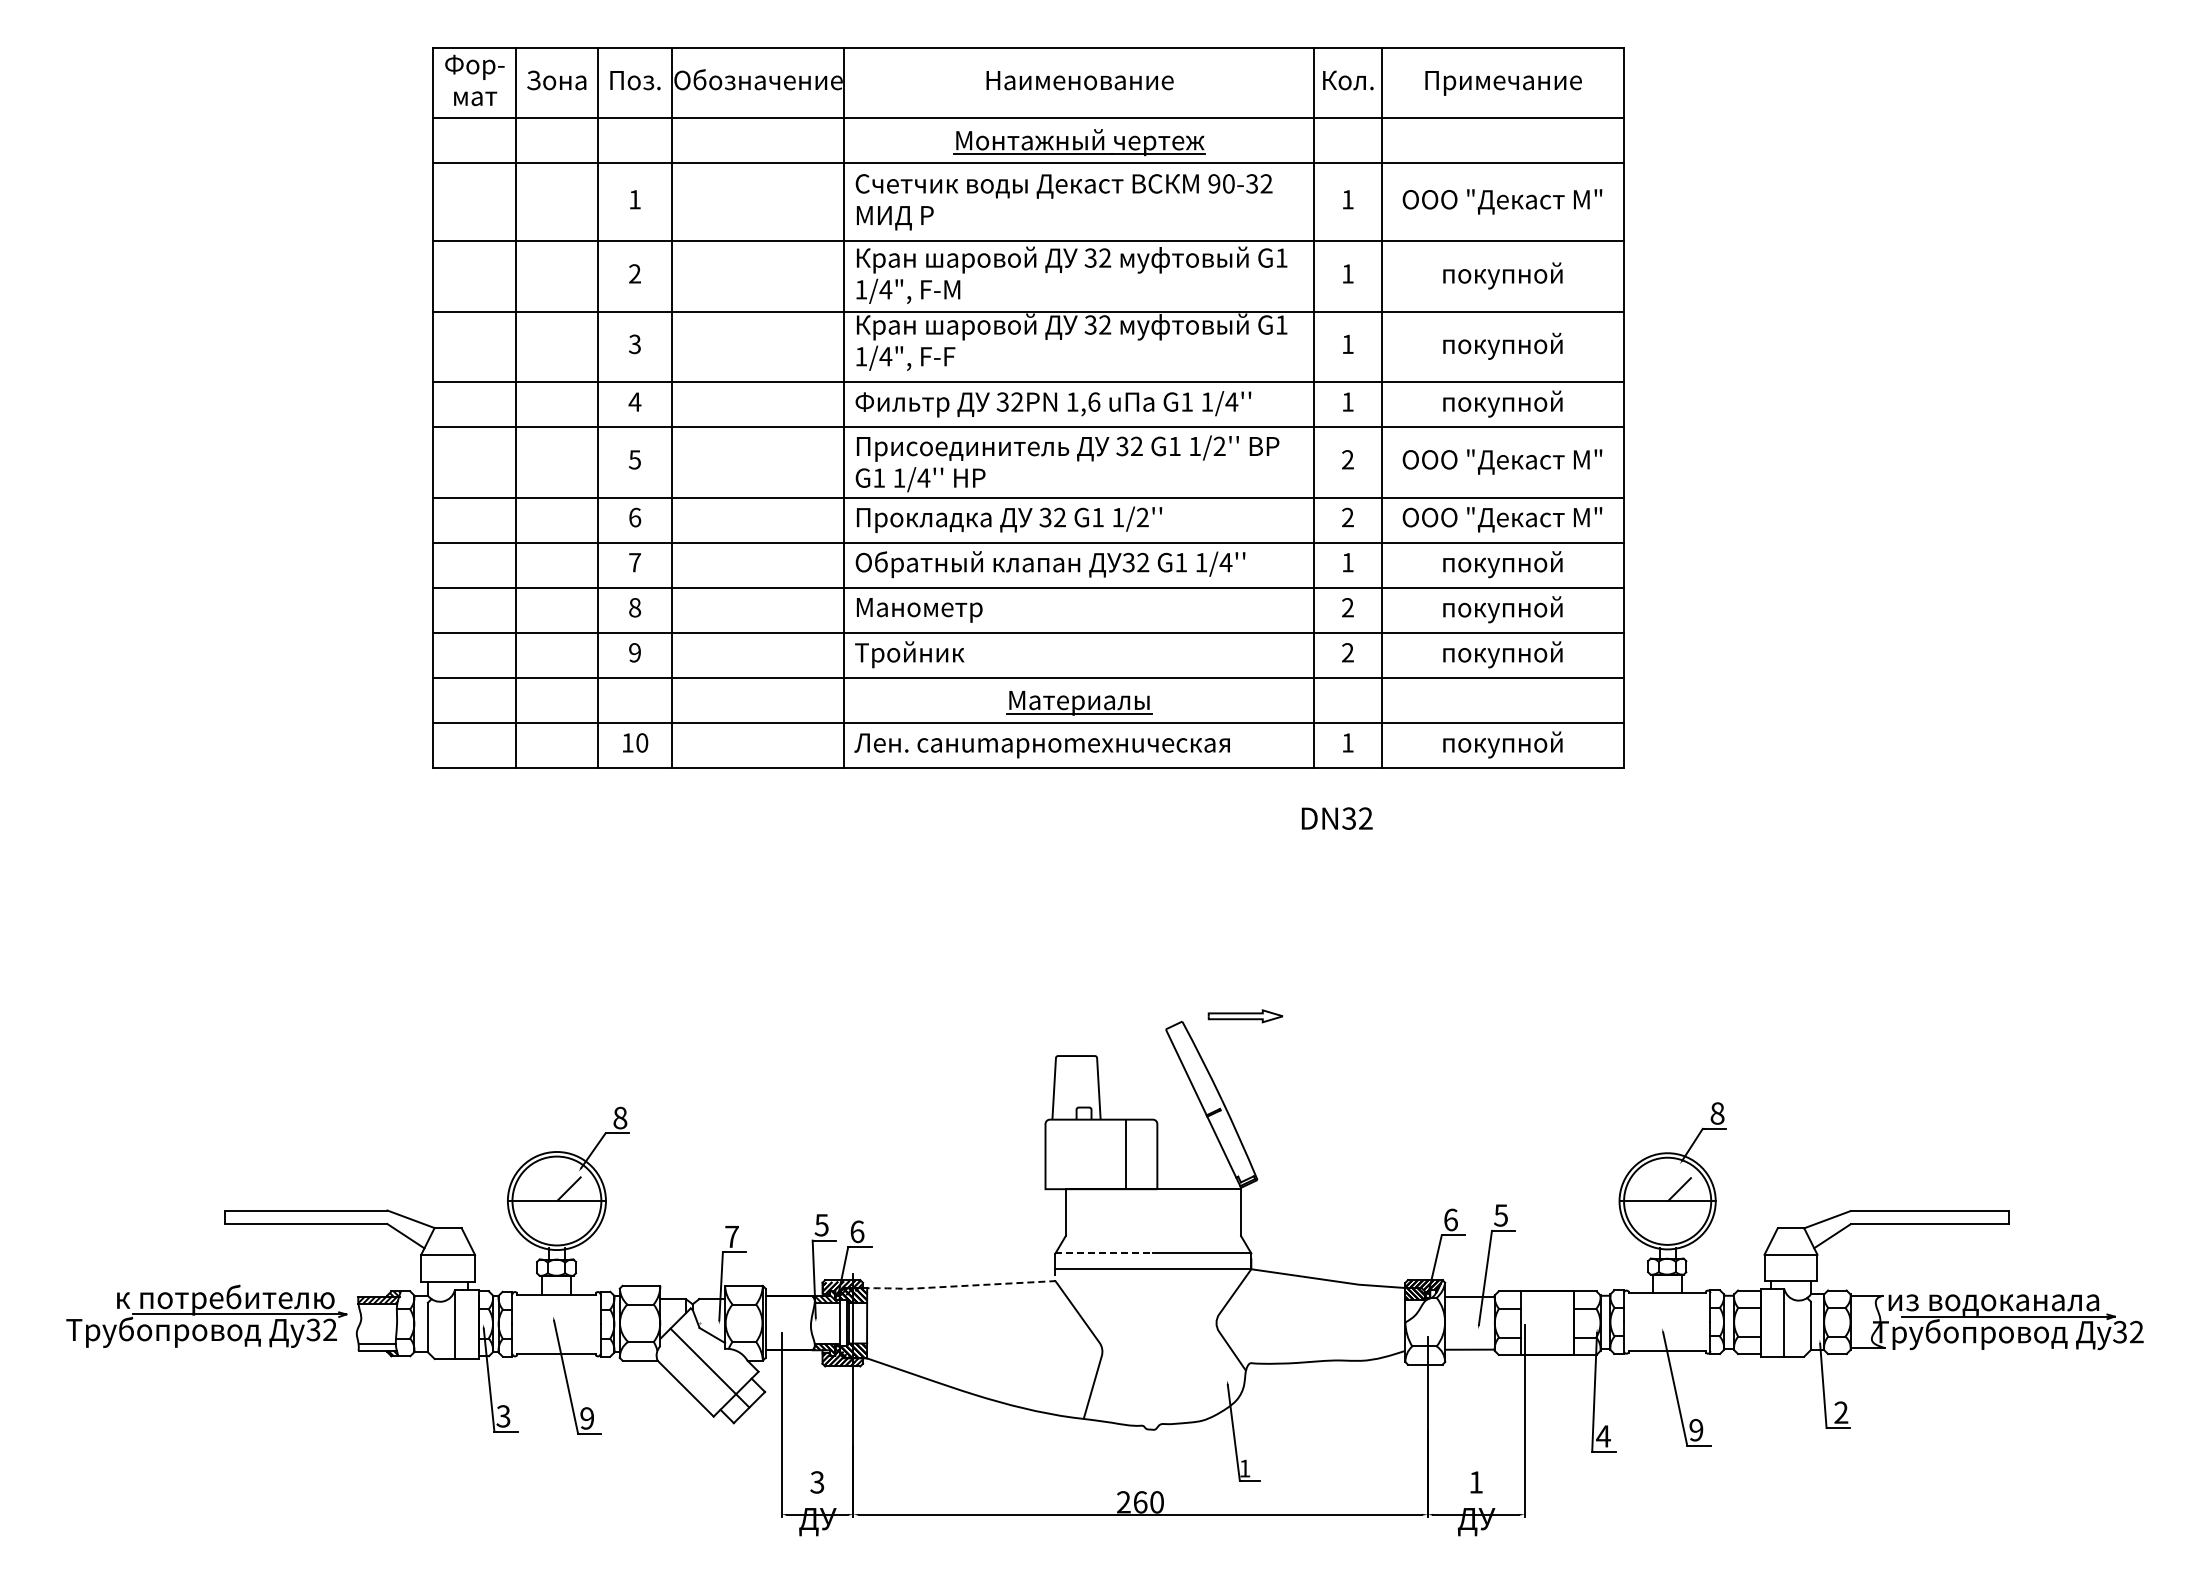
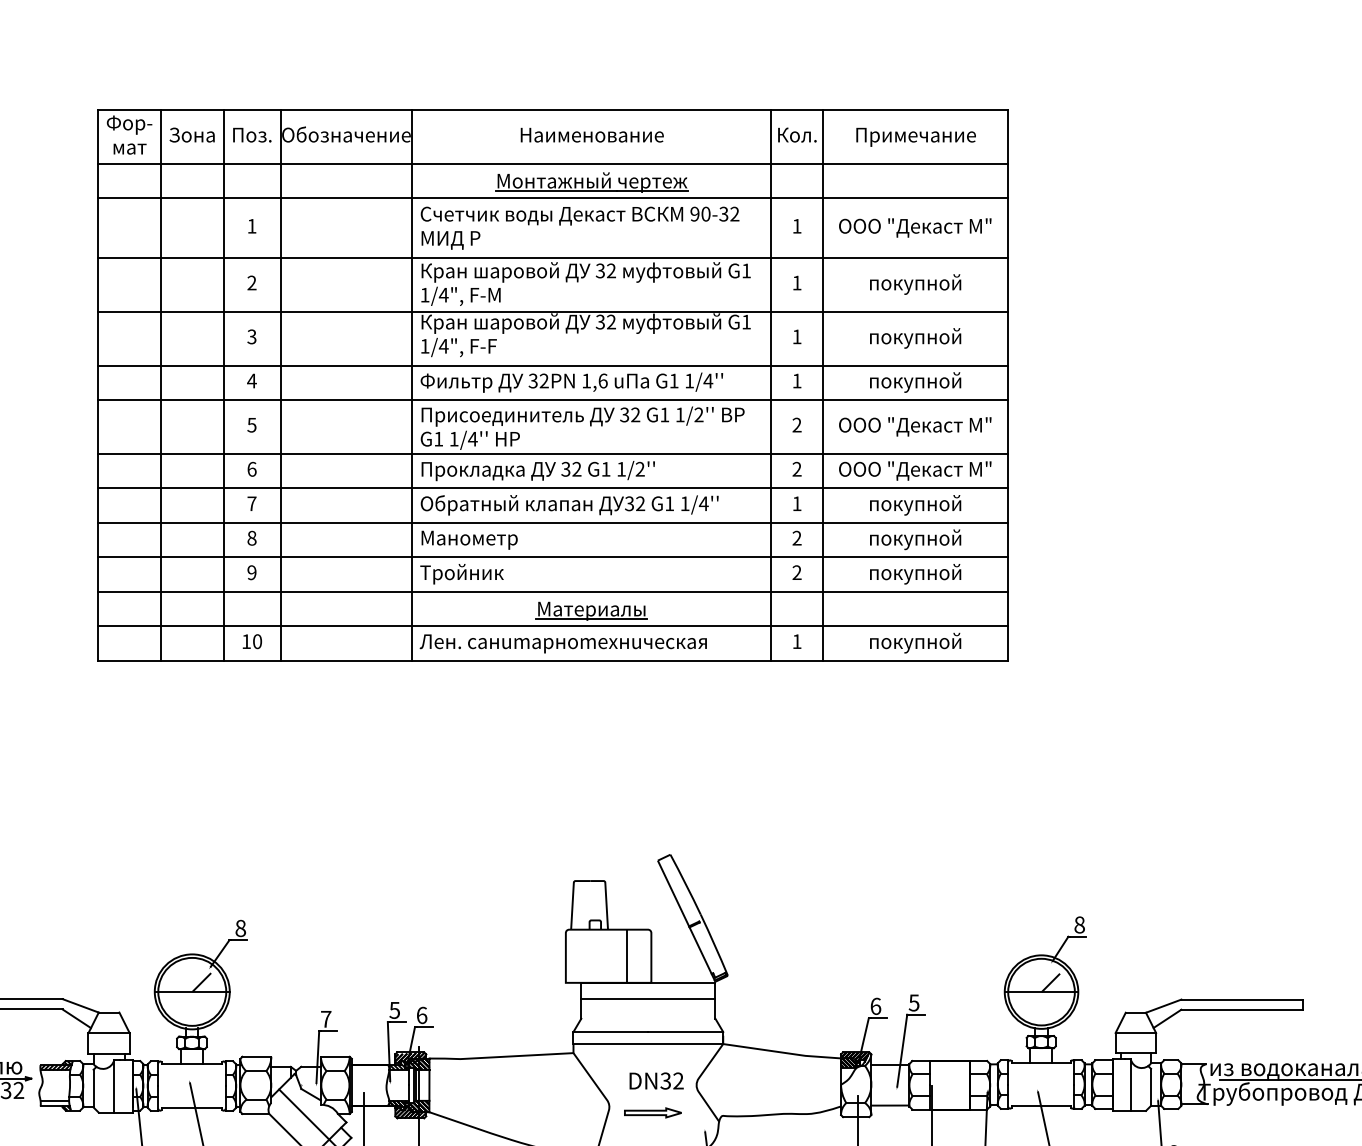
text: (1337, 818) -> (656, 1080), moved
part: (1245, 1016) -> (653, 1113), moved
line: (1153, 1210) -> (648, 999), added
line: (1104, 1253) -> (610, 1032), dashed -> solid
line: (964, 1285) -> (503, 1056), dashed -> solid

